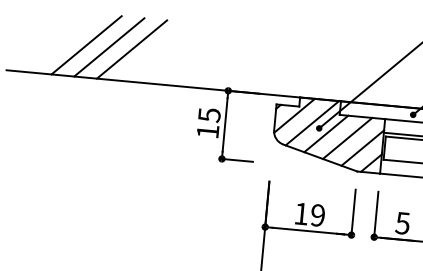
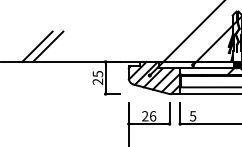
line: (131, 48) -> (58, 46), removed
text: (207, 130) -> (97, 81), 15 -> 25
text: (310, 215) -> (149, 116), 19 -> 26

